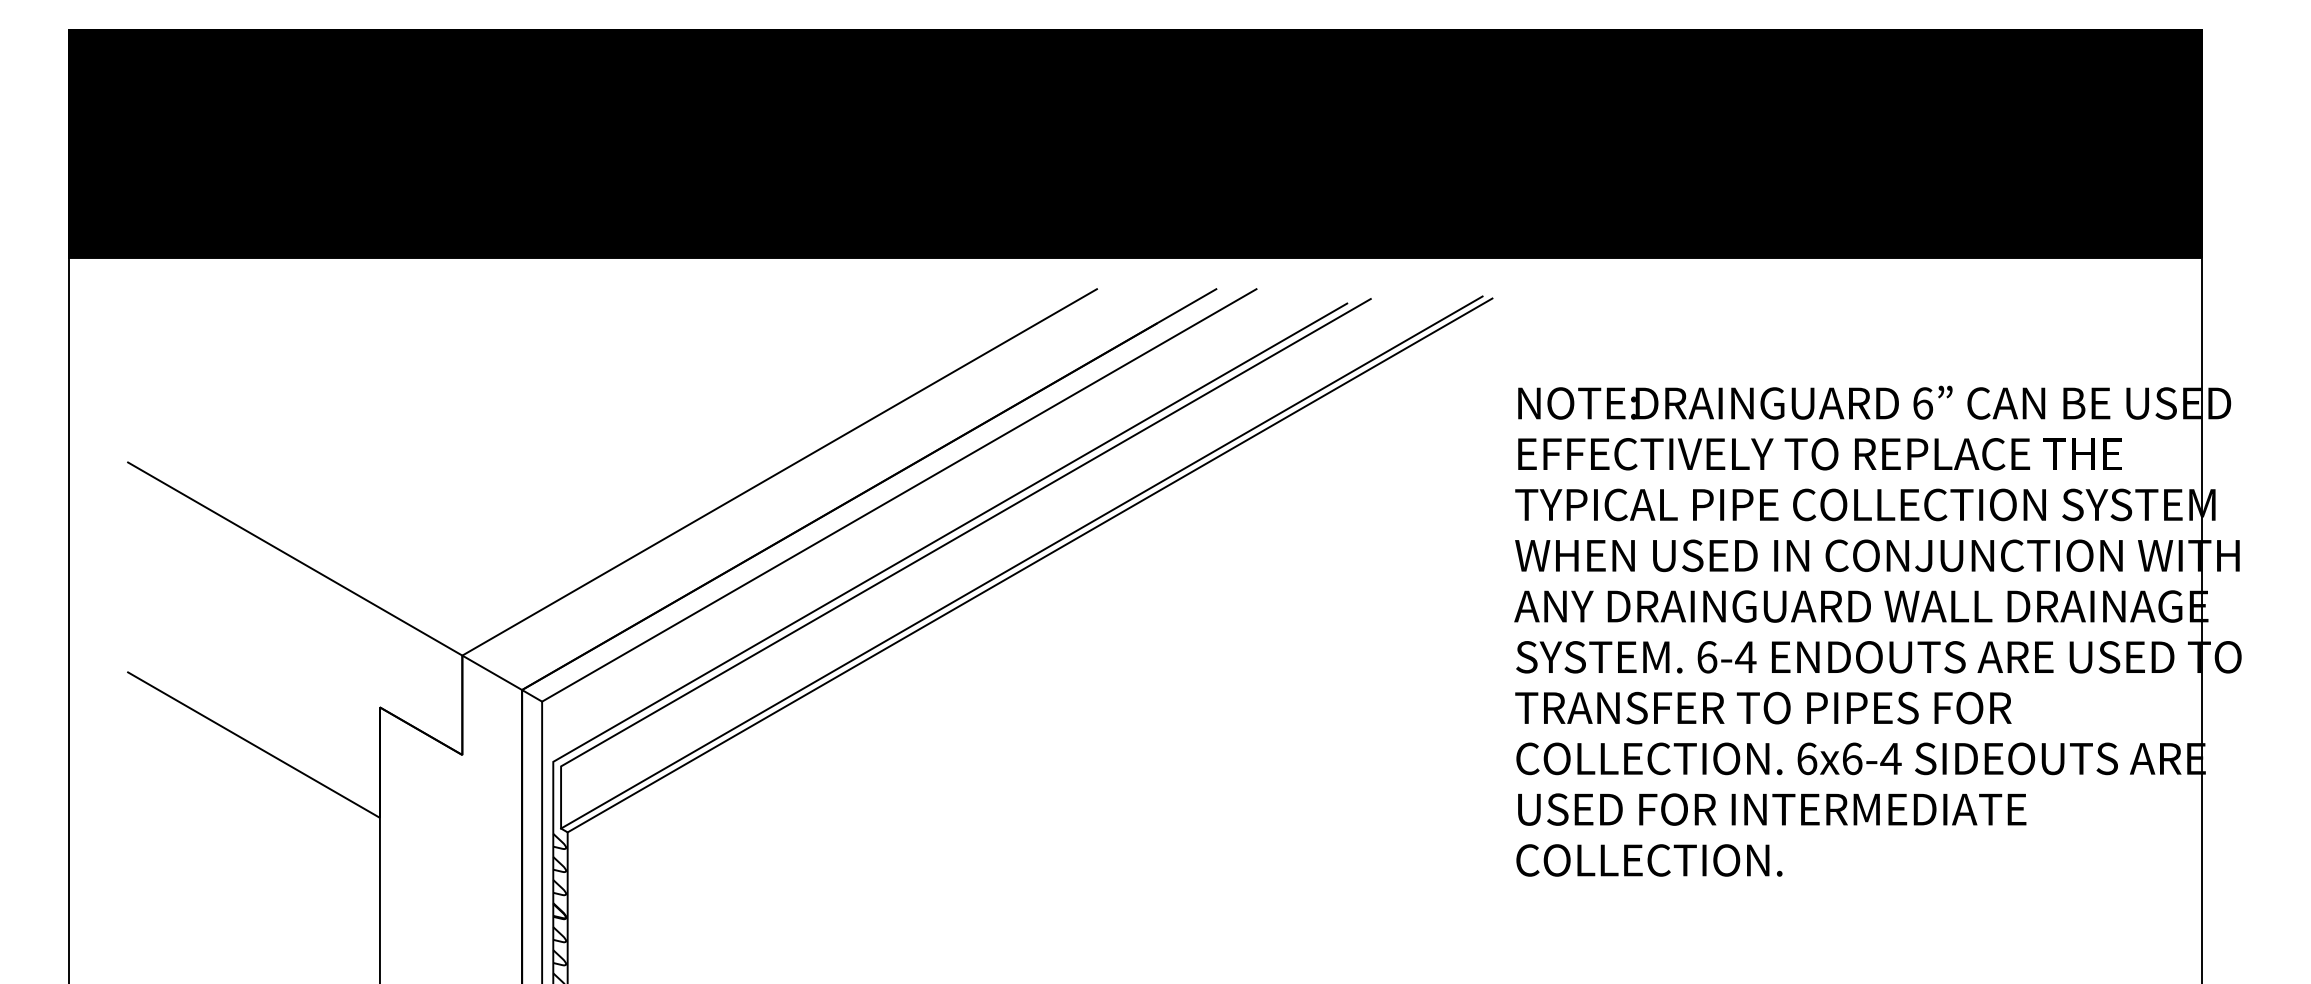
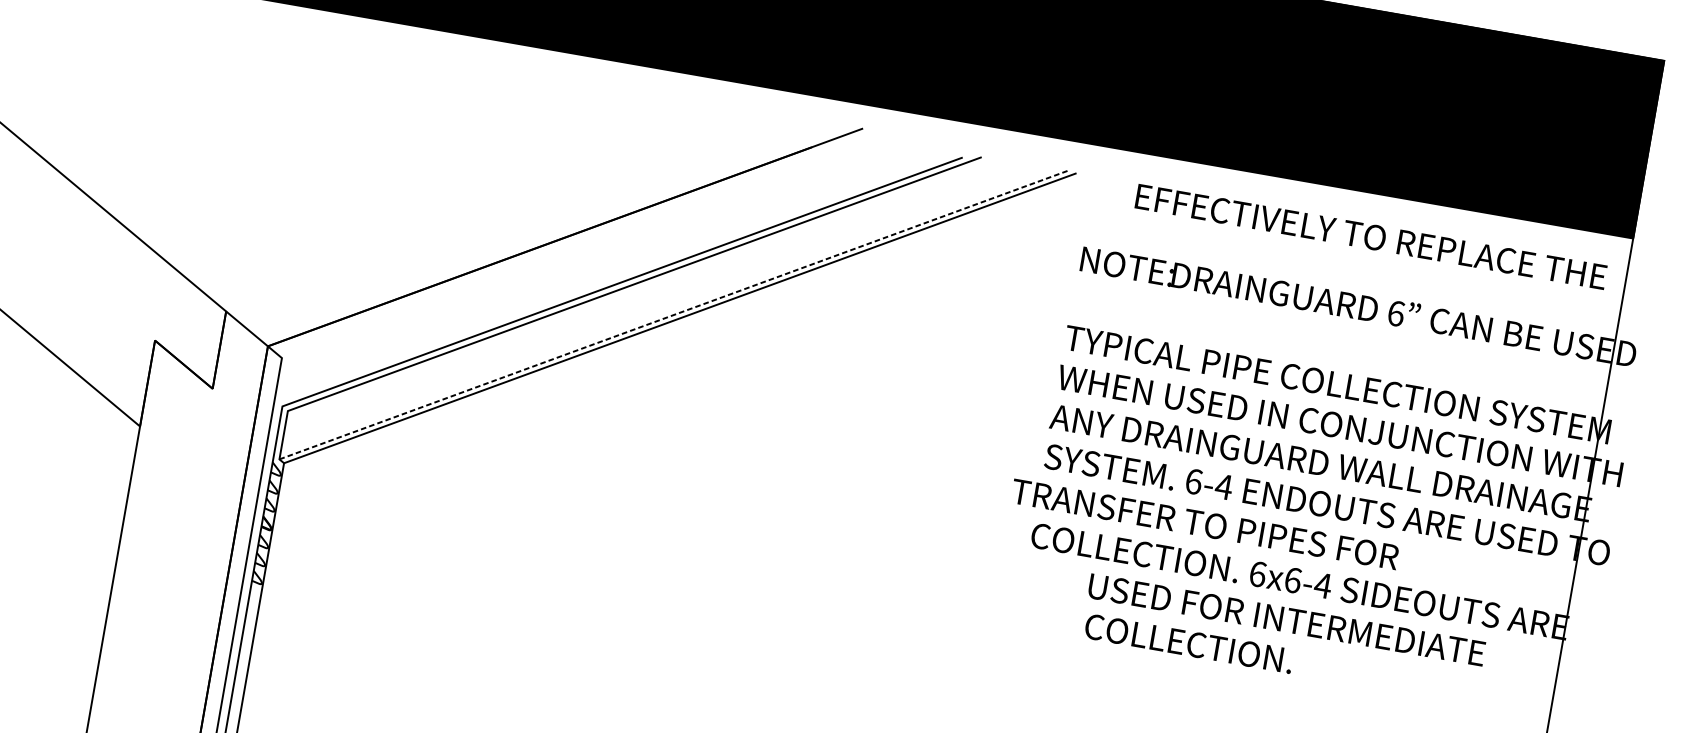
text: (1819, 454) -> (1370, 237), moved
line: (779, 472) -> (497, 212), removed
line: (899, 495) -> (587, 246), removed
line: (1022, 562) -> (674, 315), solid -> dashed
text: (1763, 707) -> (1205, 523), moved
text: (1772, 809) -> (1287, 619), moved
text: (1649, 860) -> (1189, 643), moved

